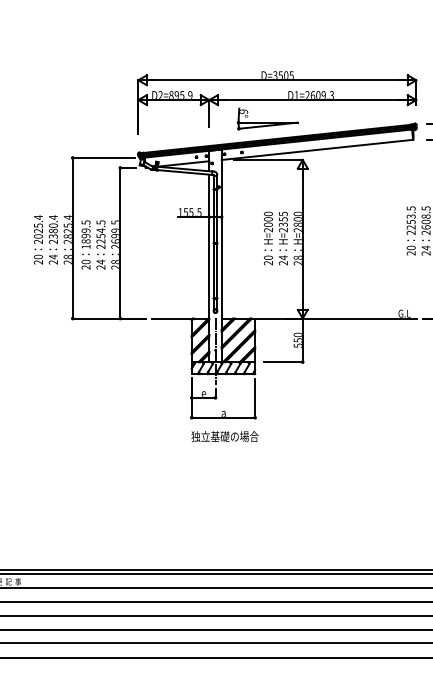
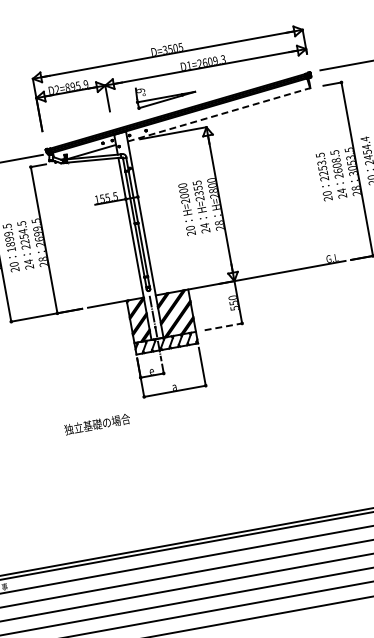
line: (317, 149) -> (218, 114), solid -> dashed
line: (283, 362) -> (223, 327), solid -> dashed
text: (224, 436) -> (96, 424), moved

